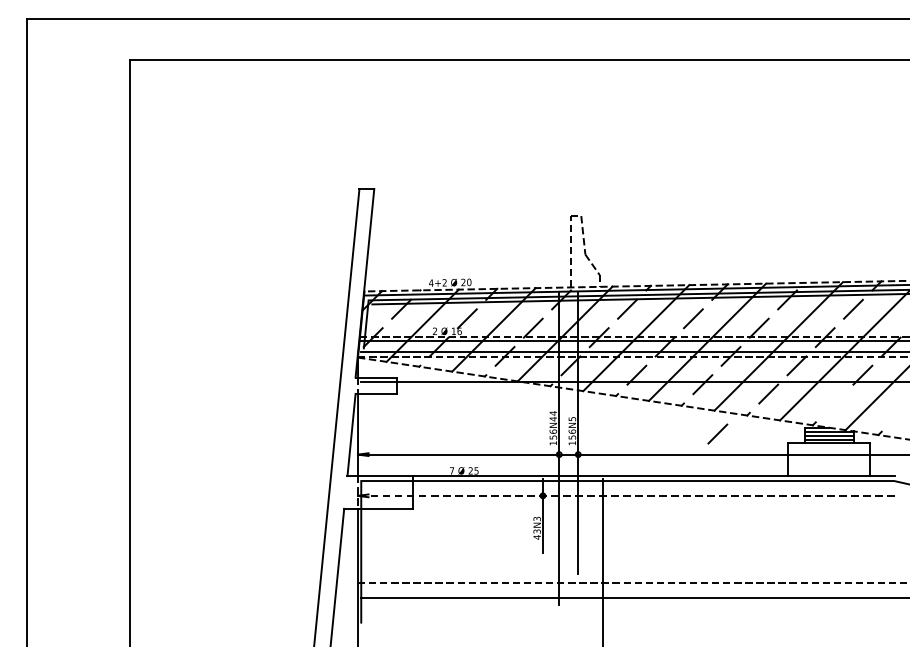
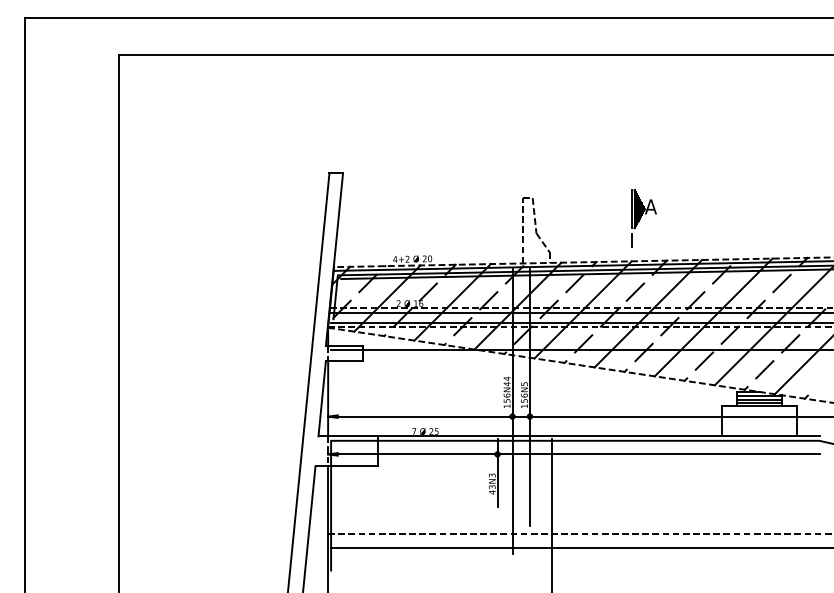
part: (702, 238) -> (643, 218), added
line: (717, 433) -> (764, 369), moved
line: (625, 495) -> (573, 454), dashed -> solid

